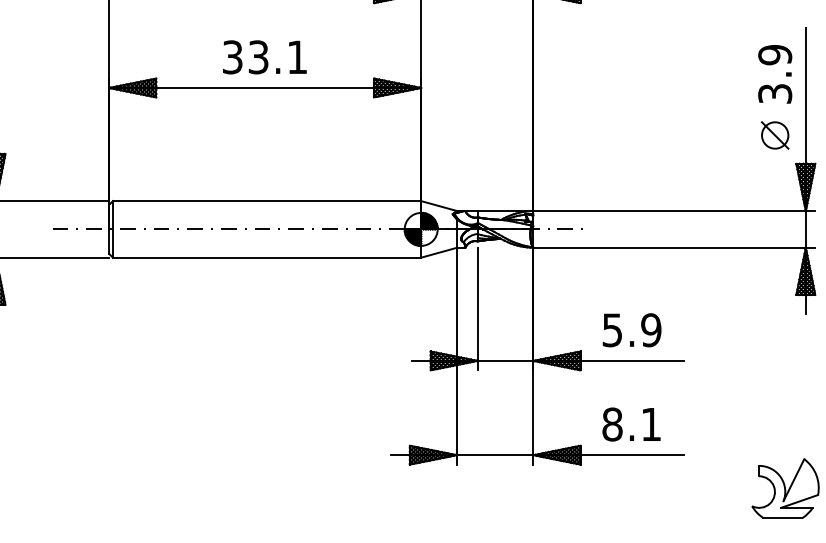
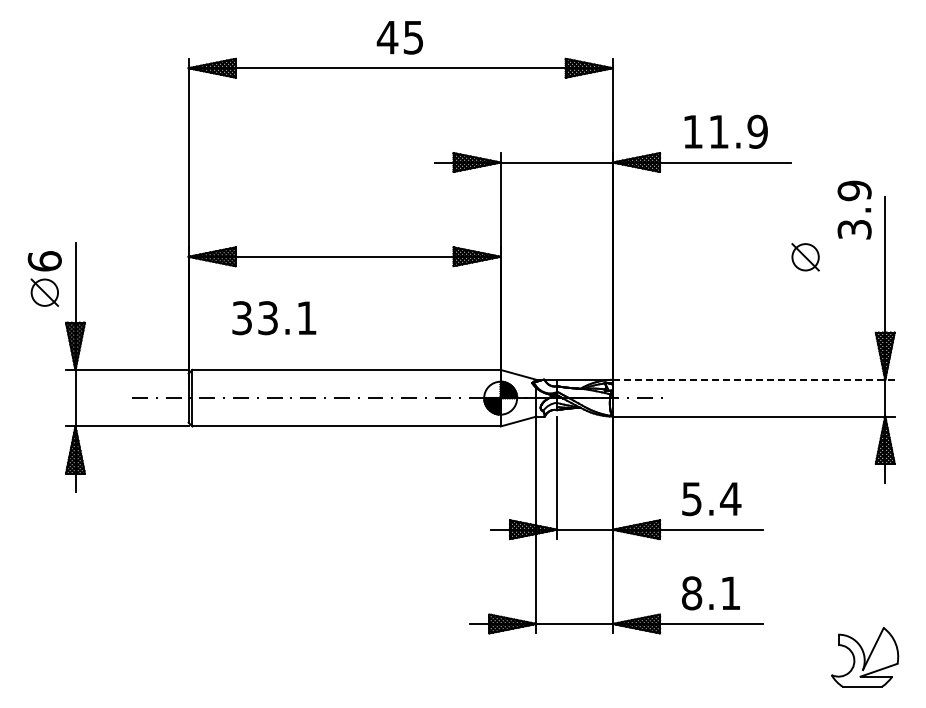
text: (265, 57) -> (274, 318), moved
text: (775, 73) -> (854, 209), moved
part: (775, 135) -> (805, 257), moved
line: (674, 210) -> (753, 379), solid -> dashed
text: (651, 330) -> (730, 499), 5.9 -> 5.4

